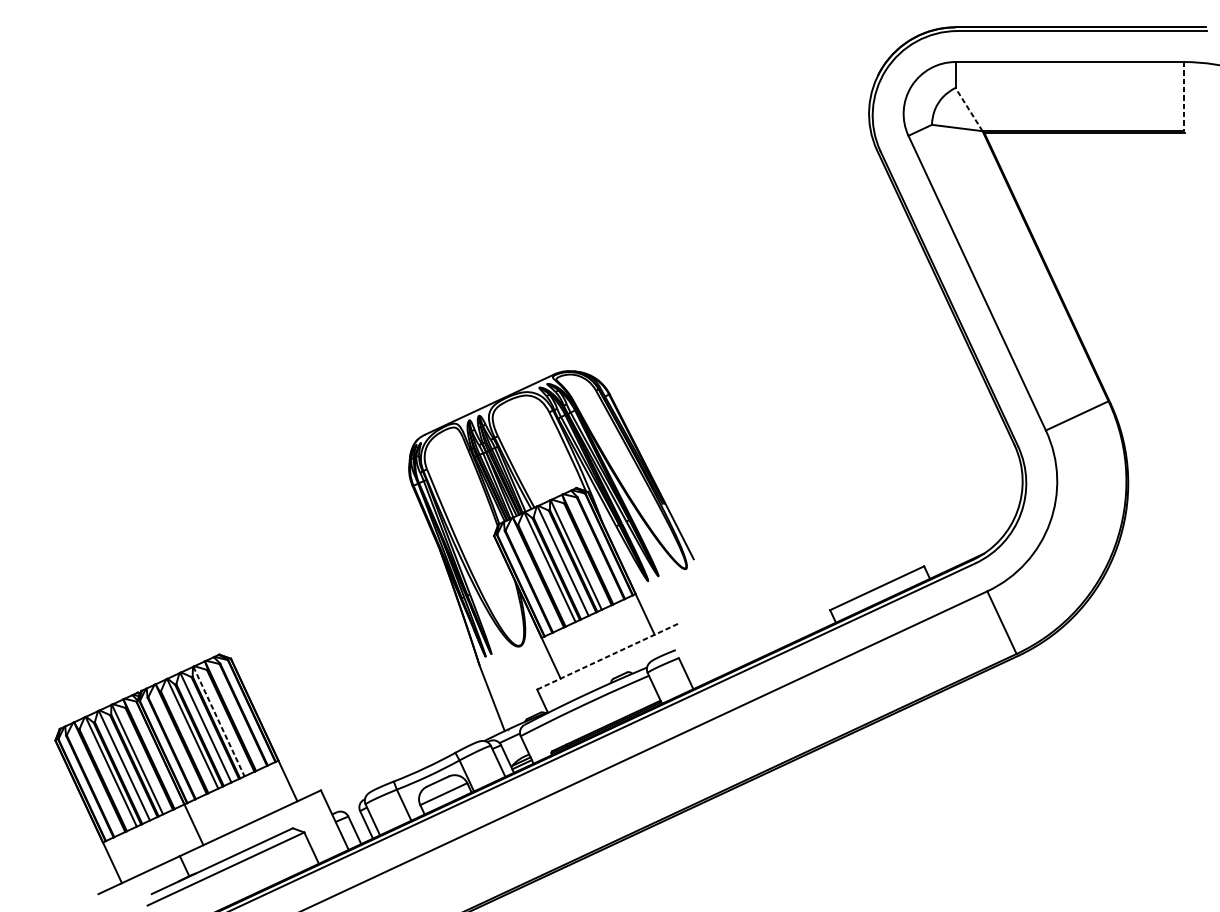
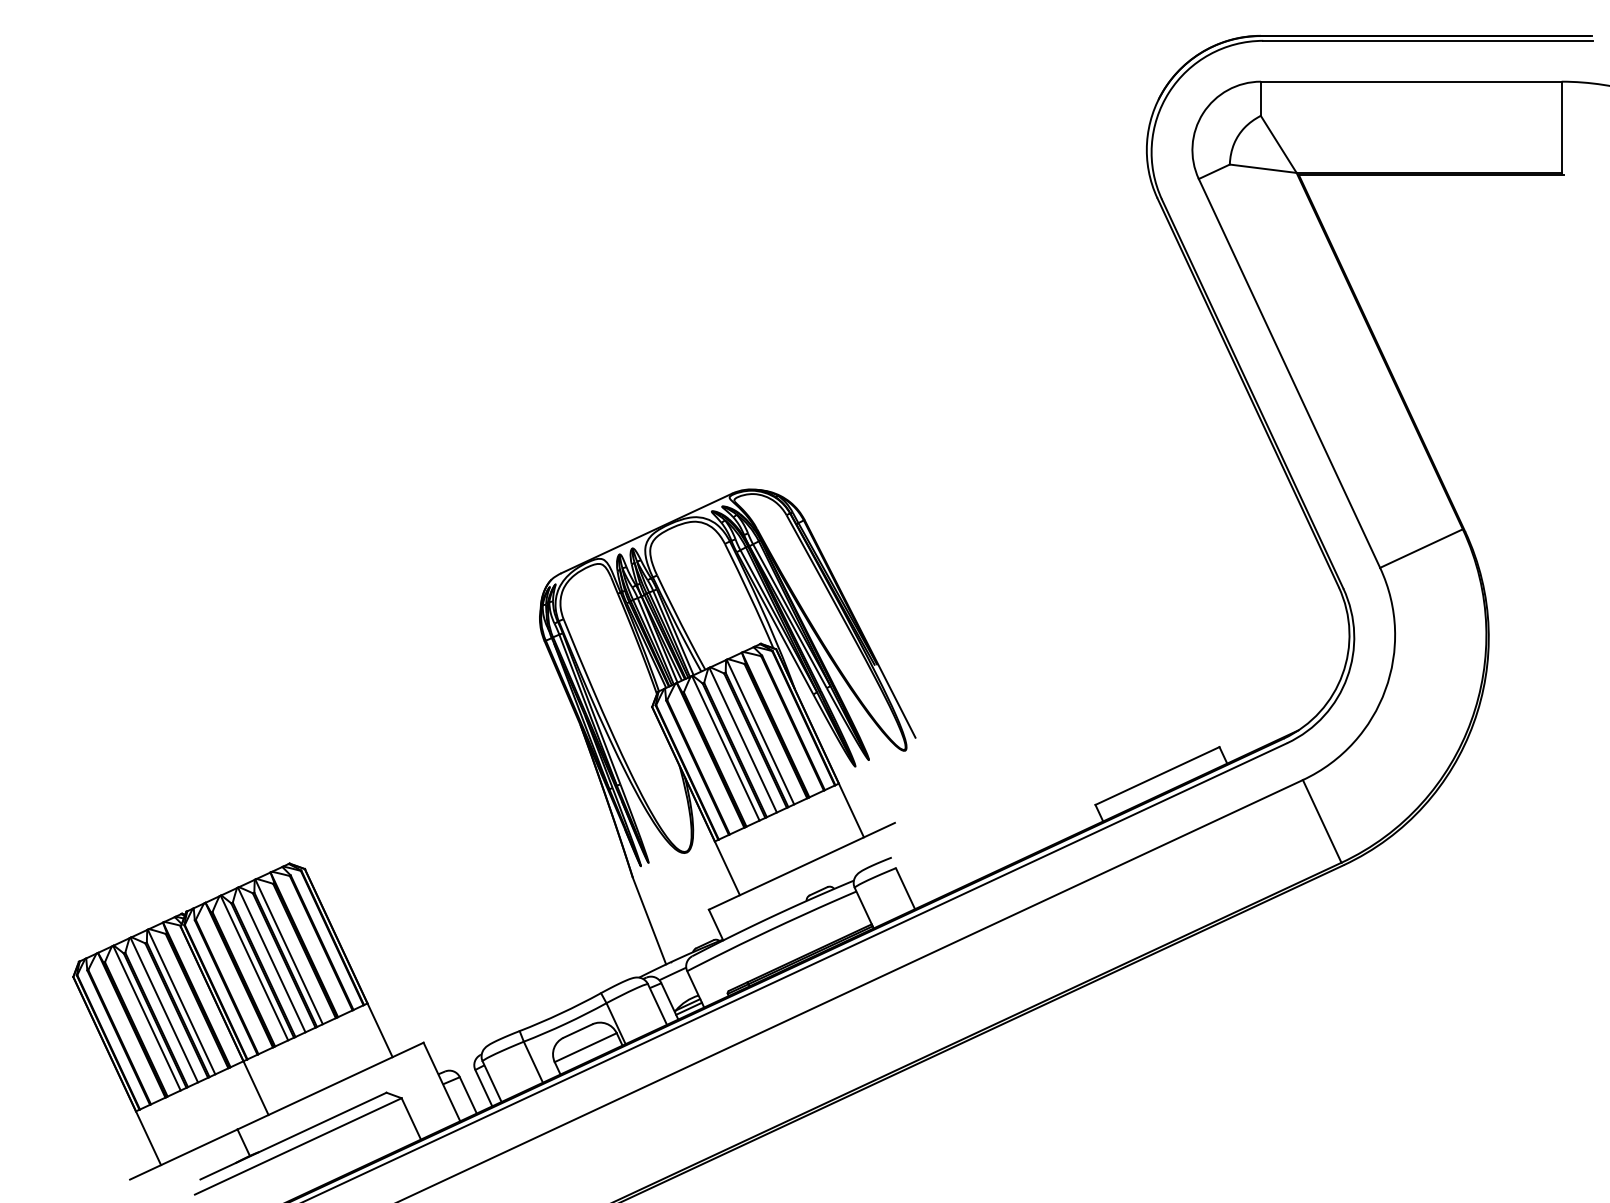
line: (1183, 96) -> (1561, 127), dashed -> solid
line: (968, 109) -> (1278, 144), dashed -> solid
line: (607, 656) -> (801, 866), dashed -> solid
line: (219, 721) -> (289, 951), dashed -> solid

